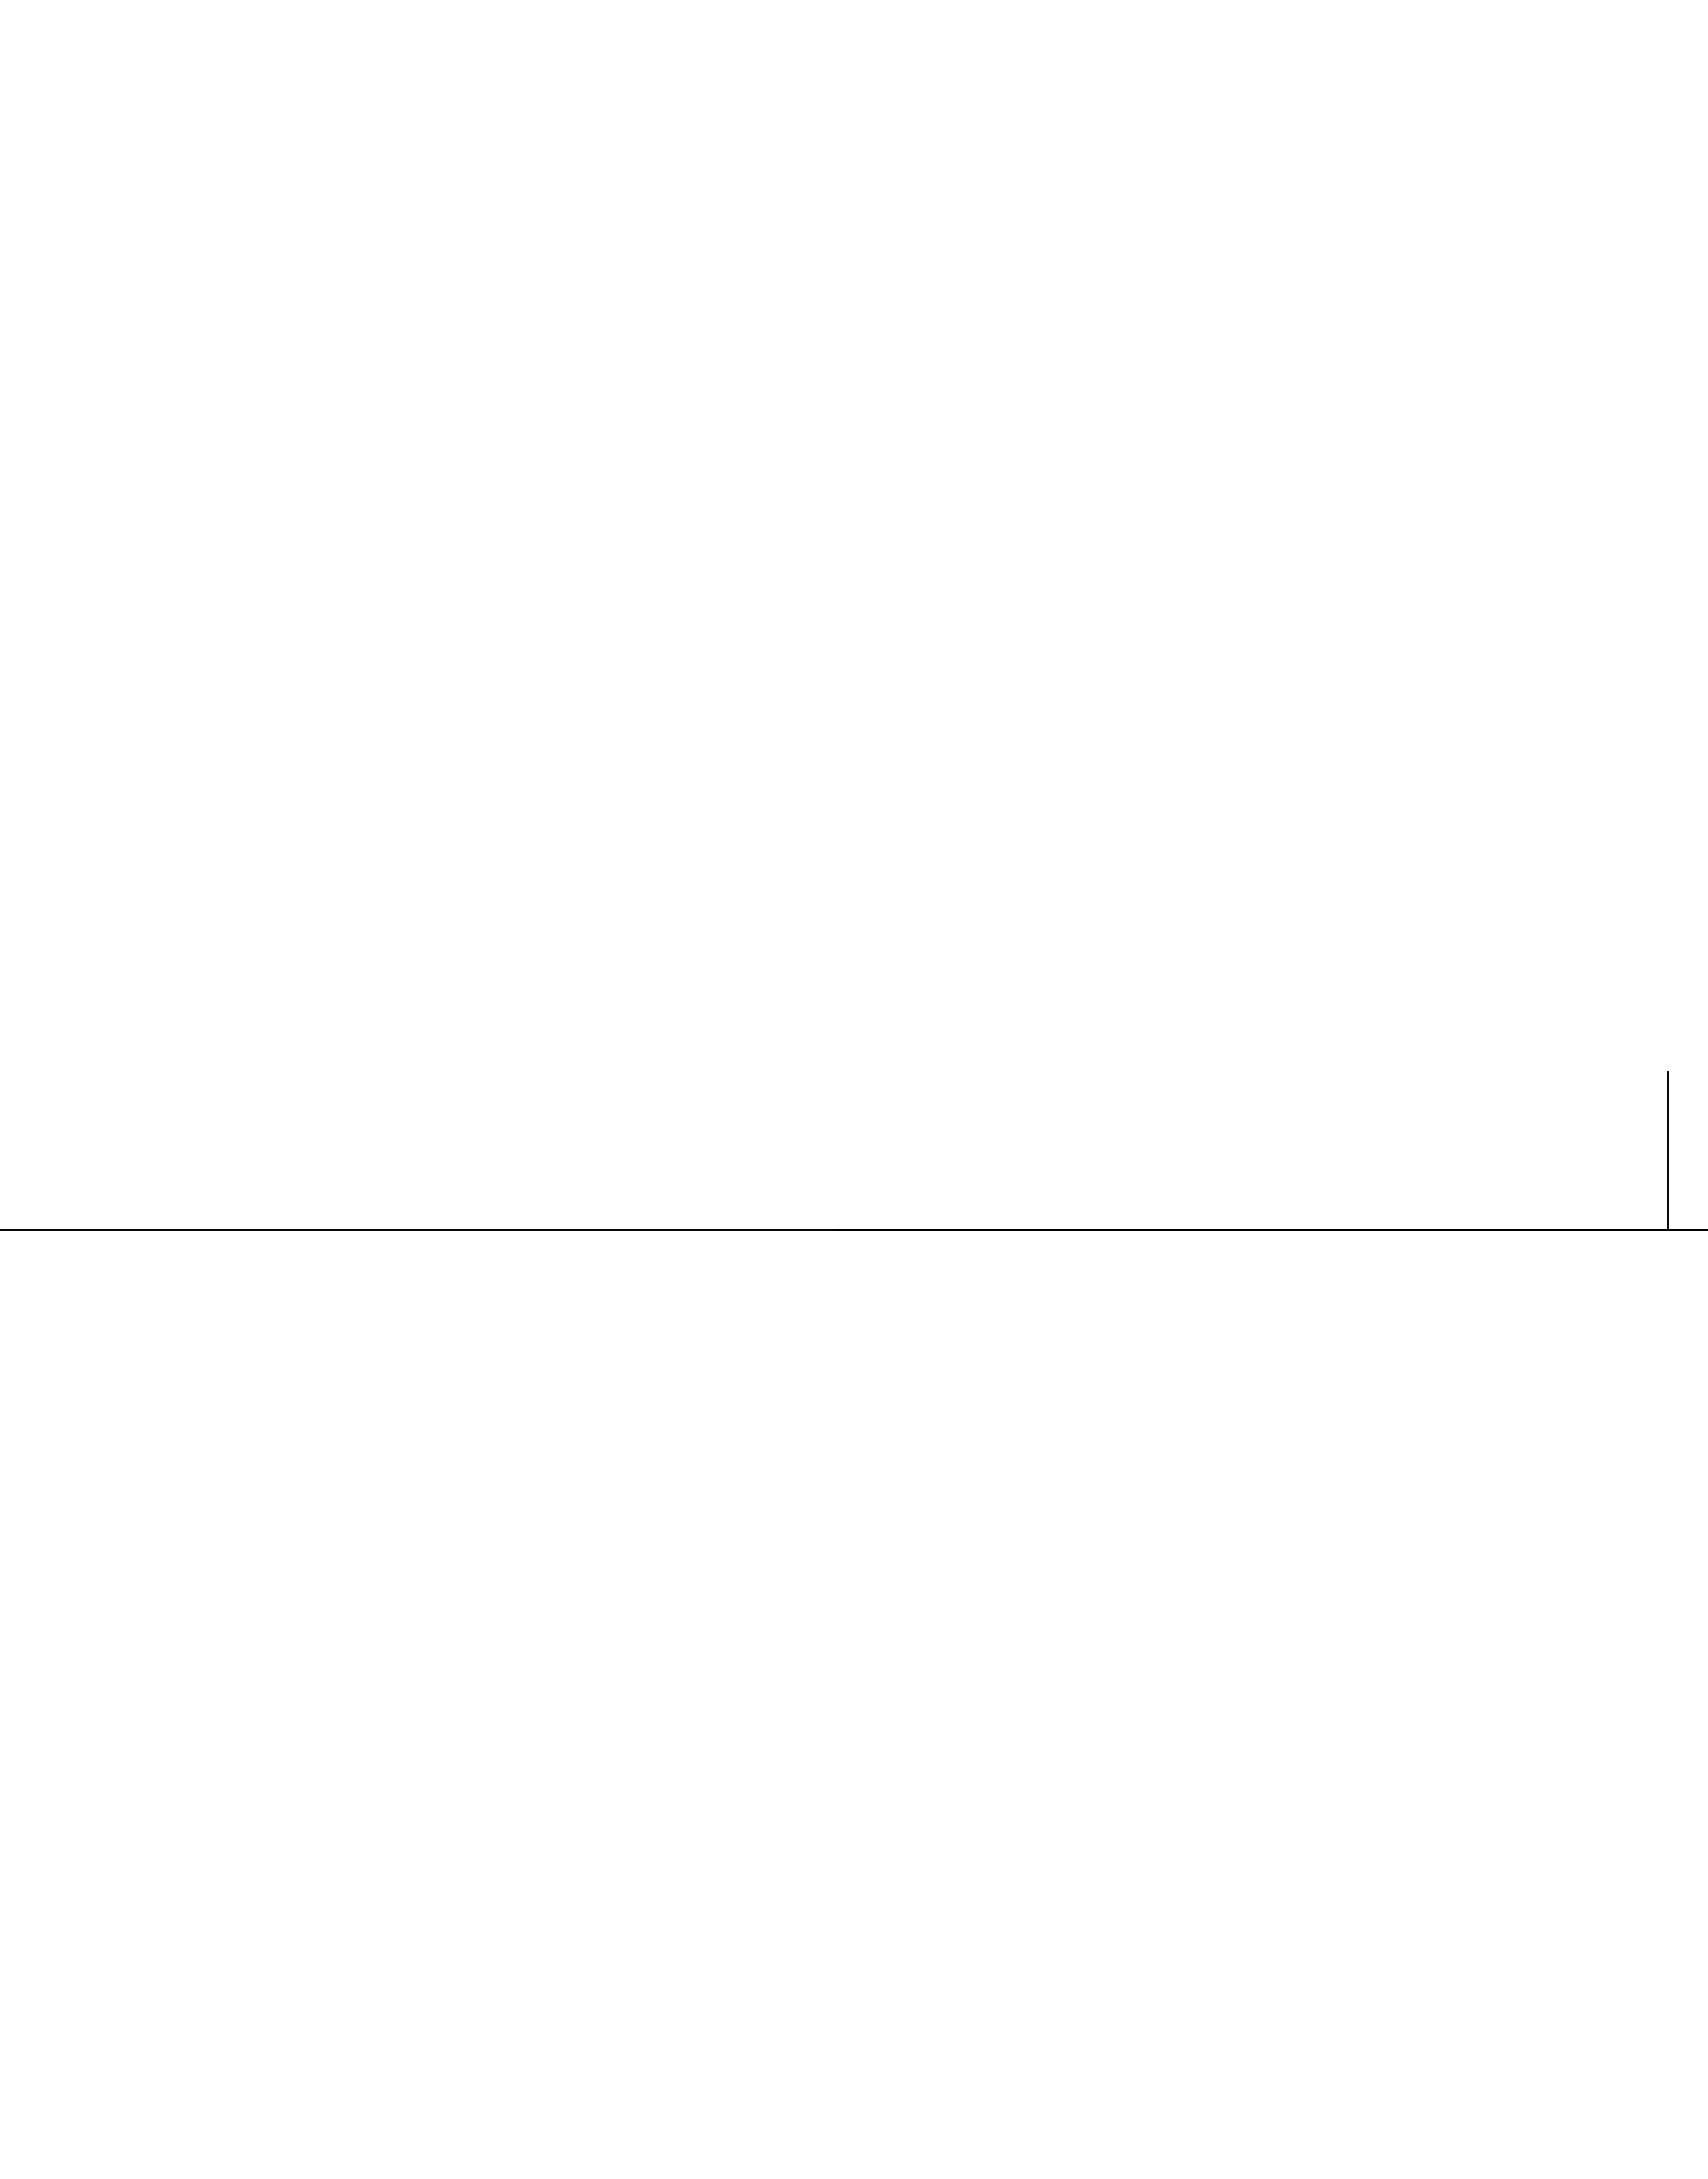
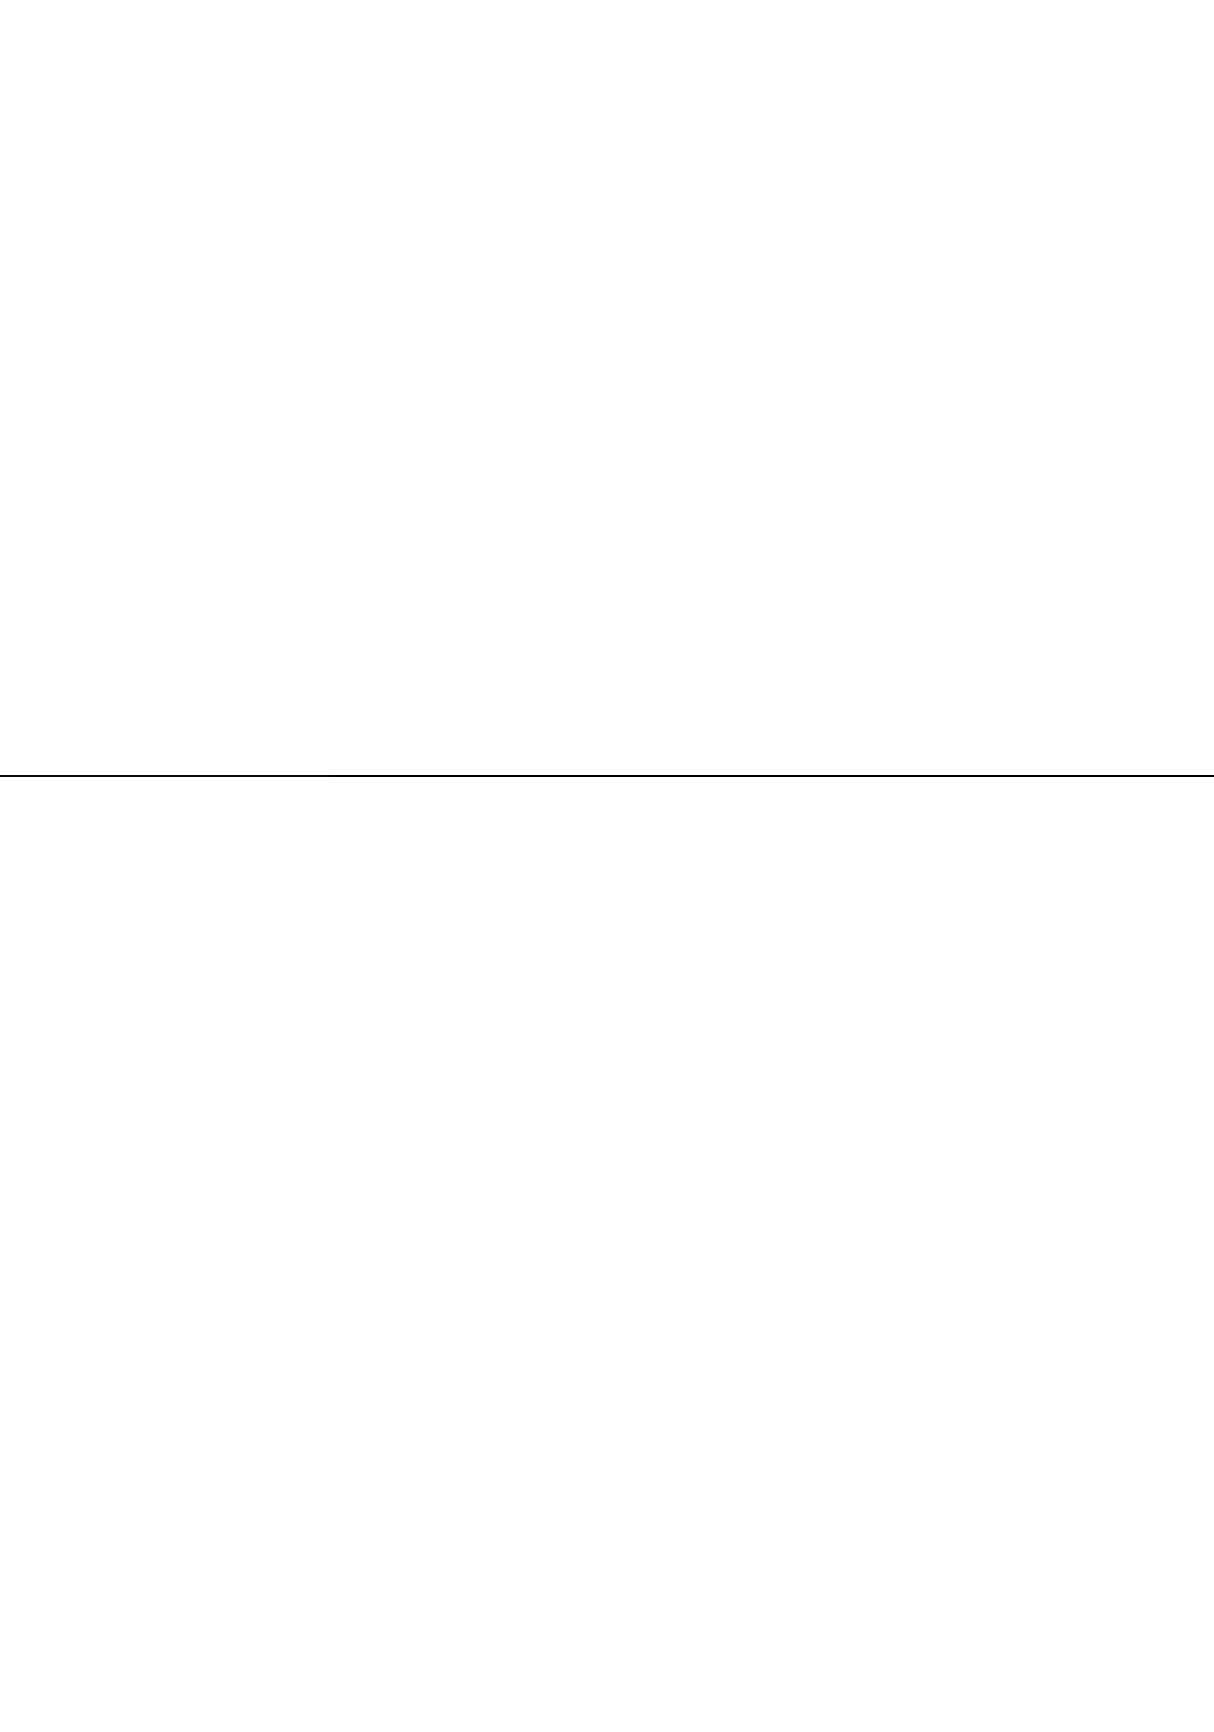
line: (1667, 1150) -> (1067, 706), removed

